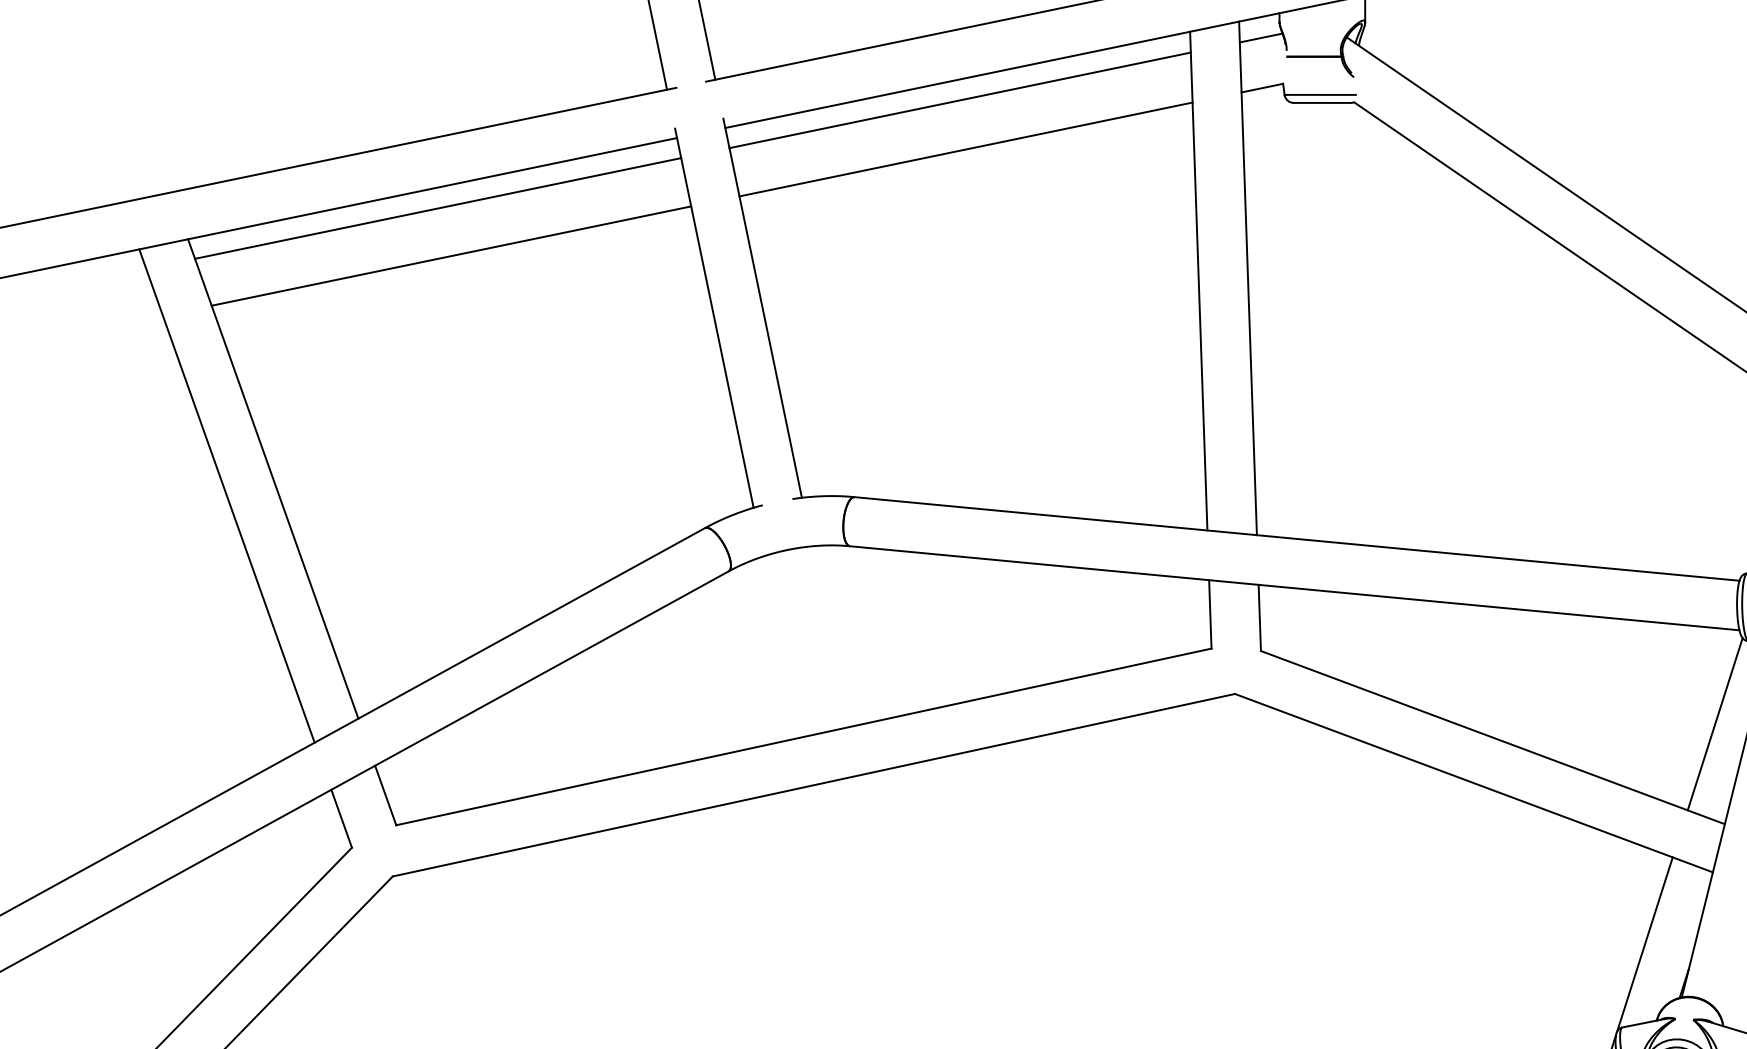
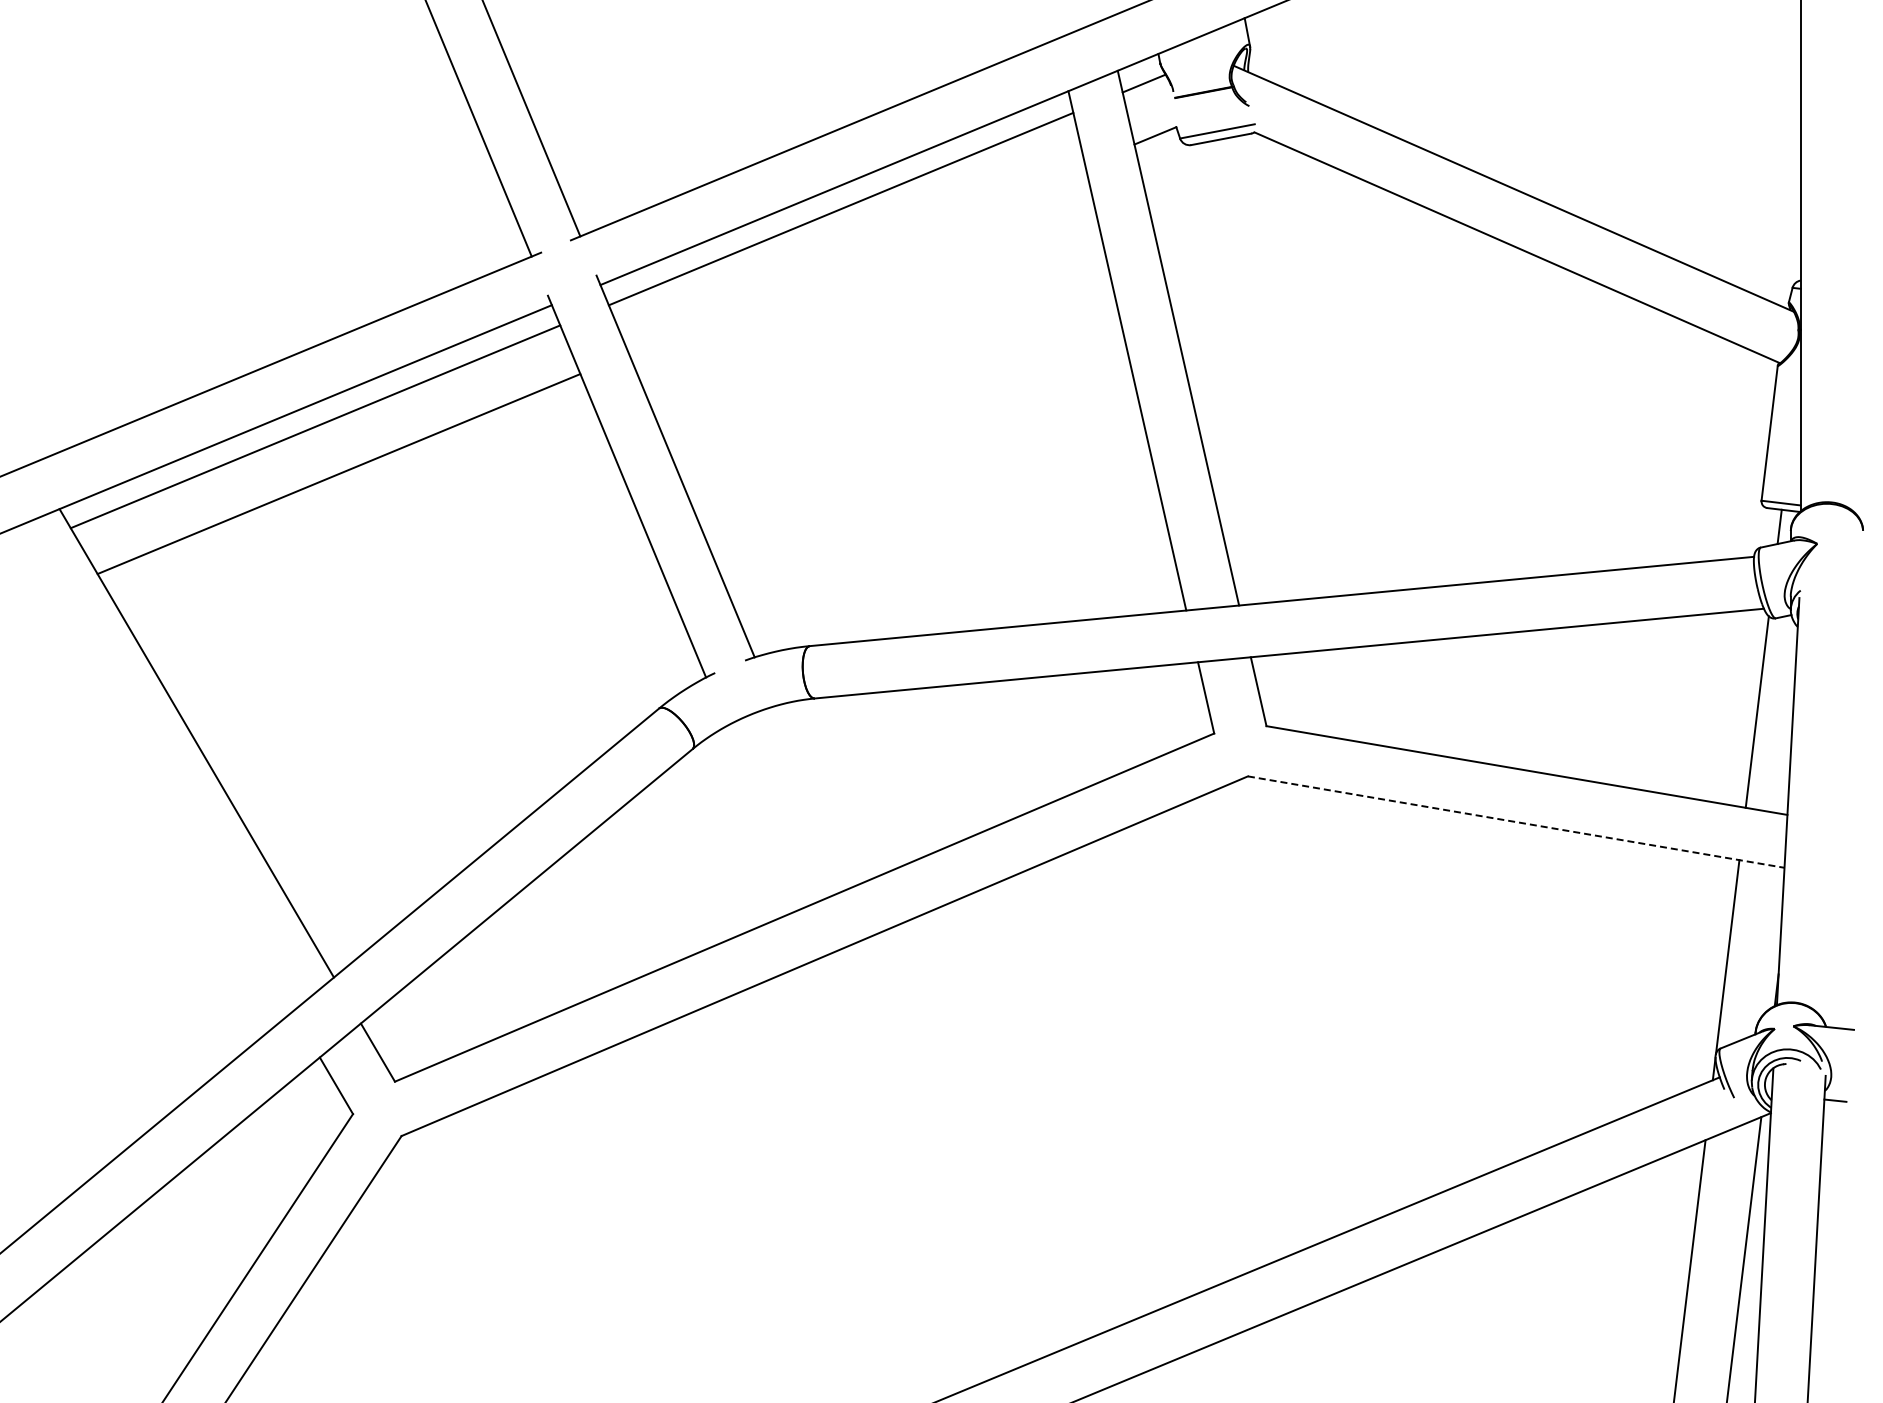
line: (966, 148) -> (857, 258), removed
line: (226, 496) -> (151, 770), removed
line: (1474, 783) -> (1516, 822), solid -> dashed

